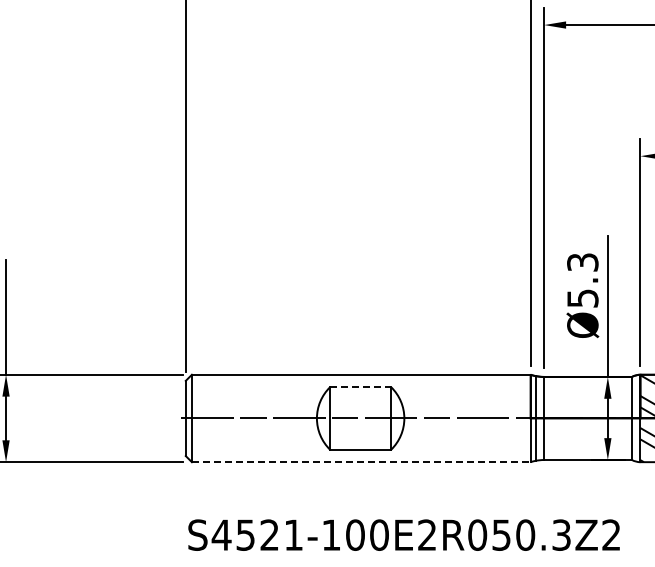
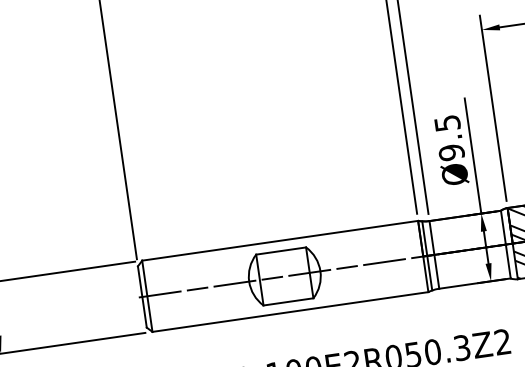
text: (582, 280) -> (449, 138), Ø5.3 -> Ø9.5
line: (360, 387) -> (281, 251), dashed -> solid
line: (361, 462) -> (290, 312), dashed -> solid

